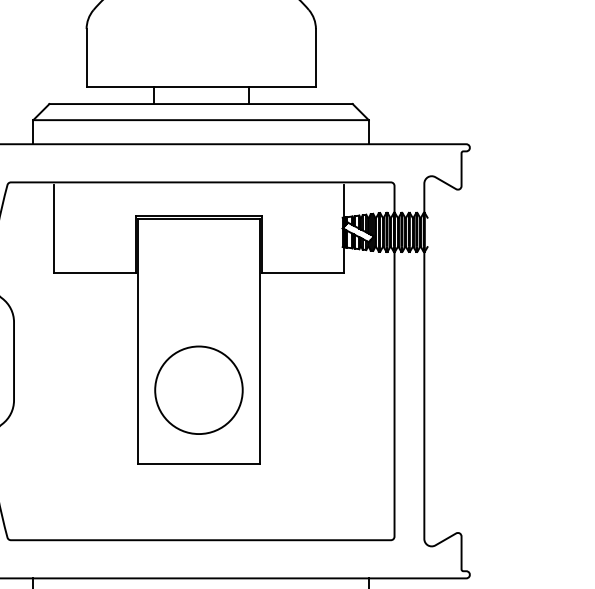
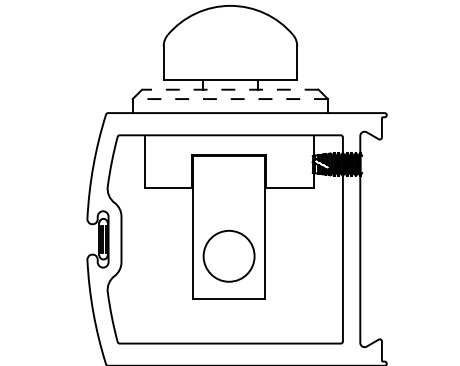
line: (199, 103) -> (229, 89), solid -> dashed
line: (201, 120) -> (230, 99), solid -> dashed

